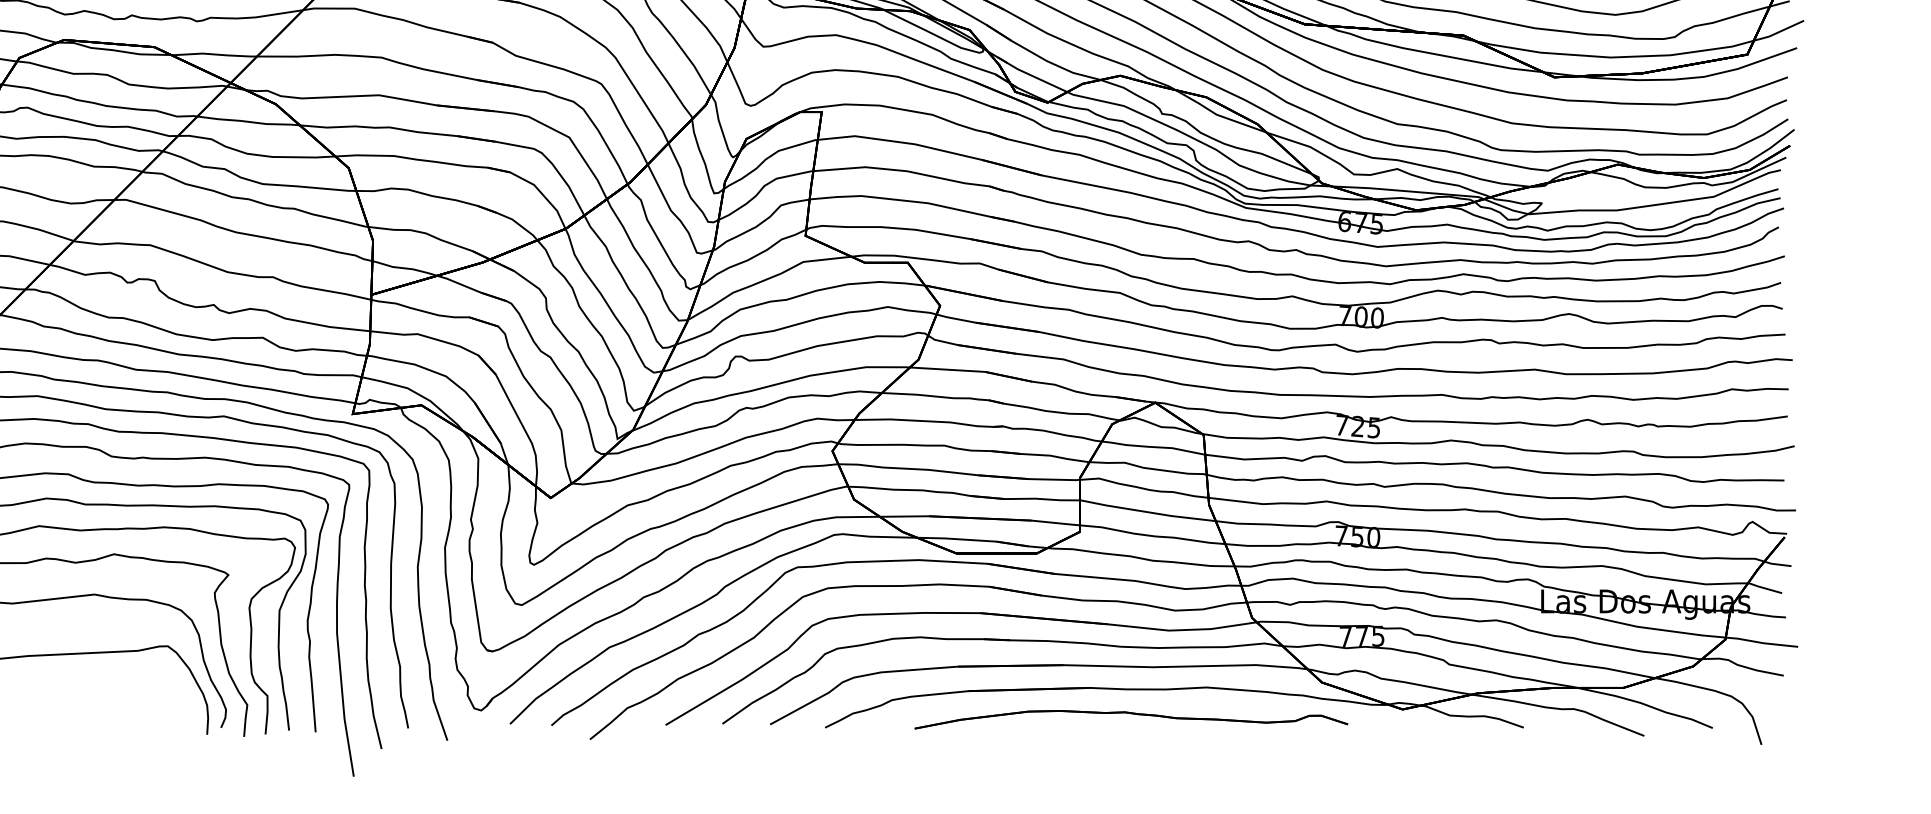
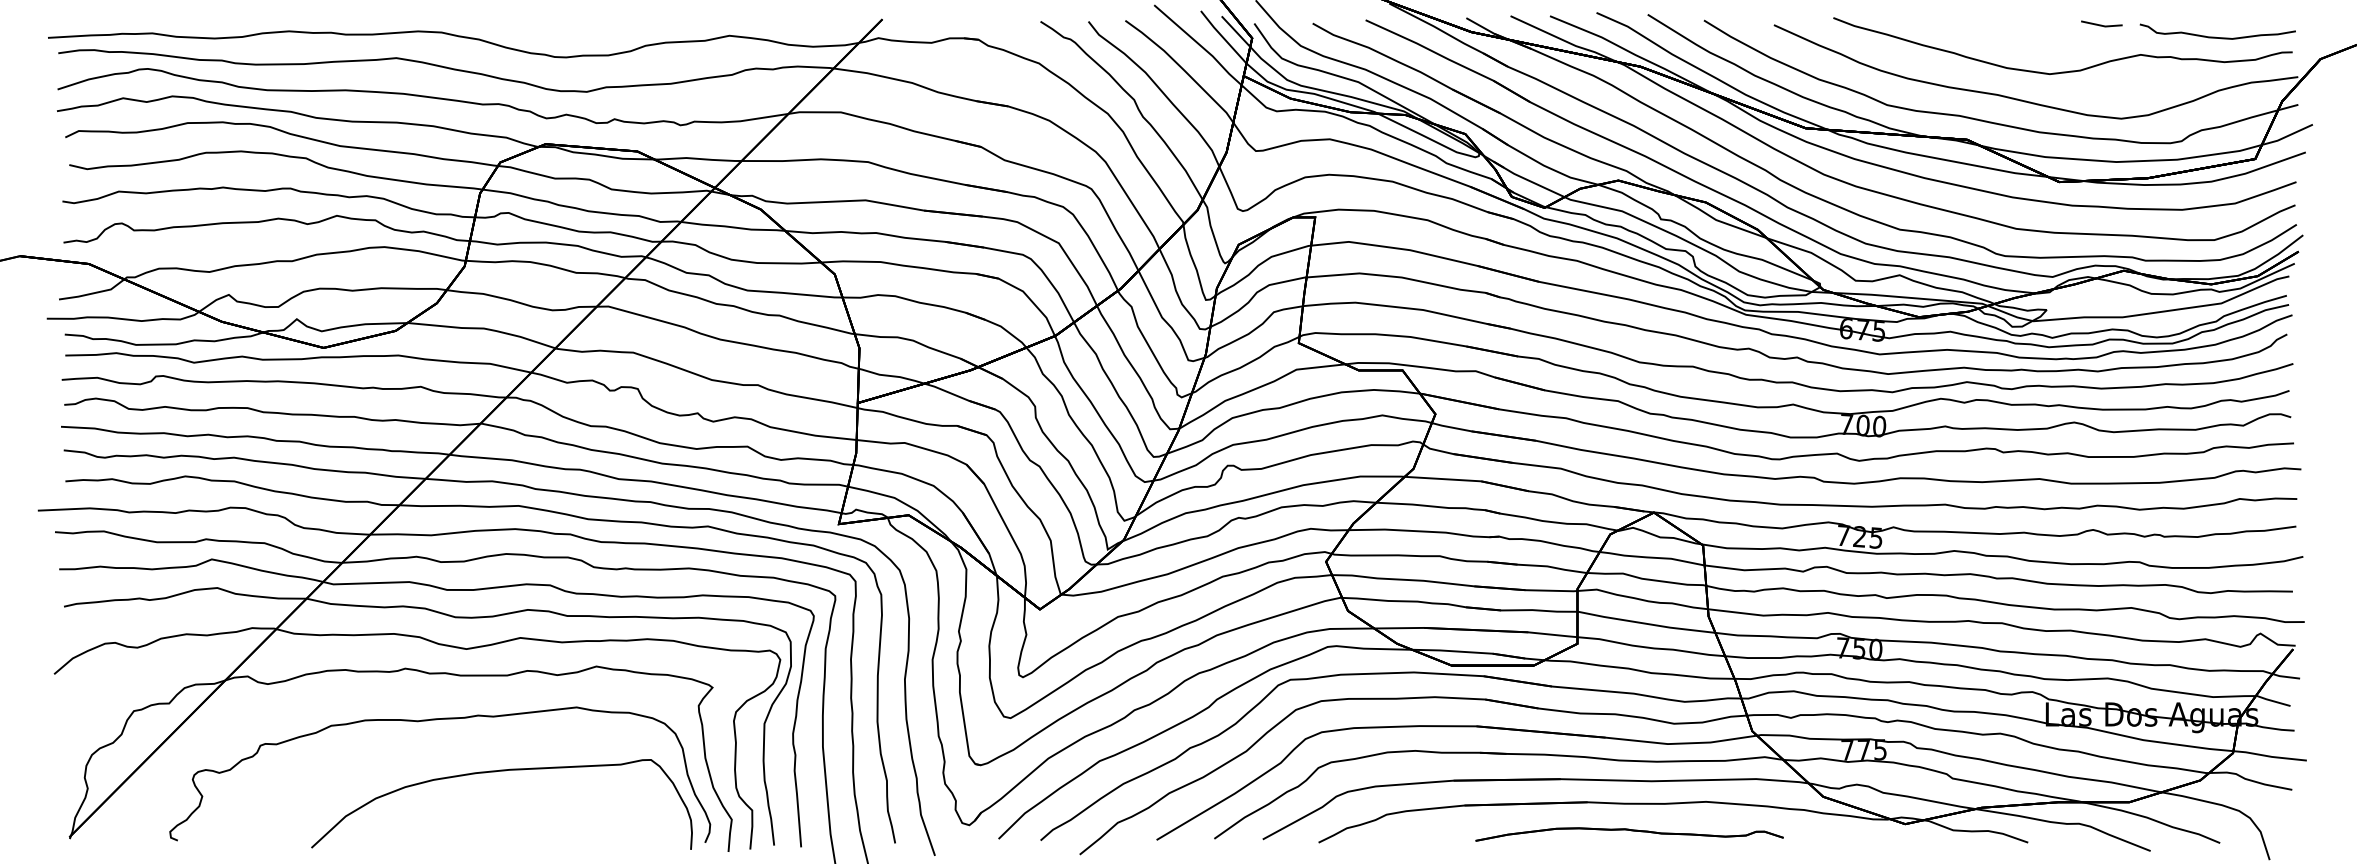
part: (1131, 719) -> (1629, 834), size x0.7

